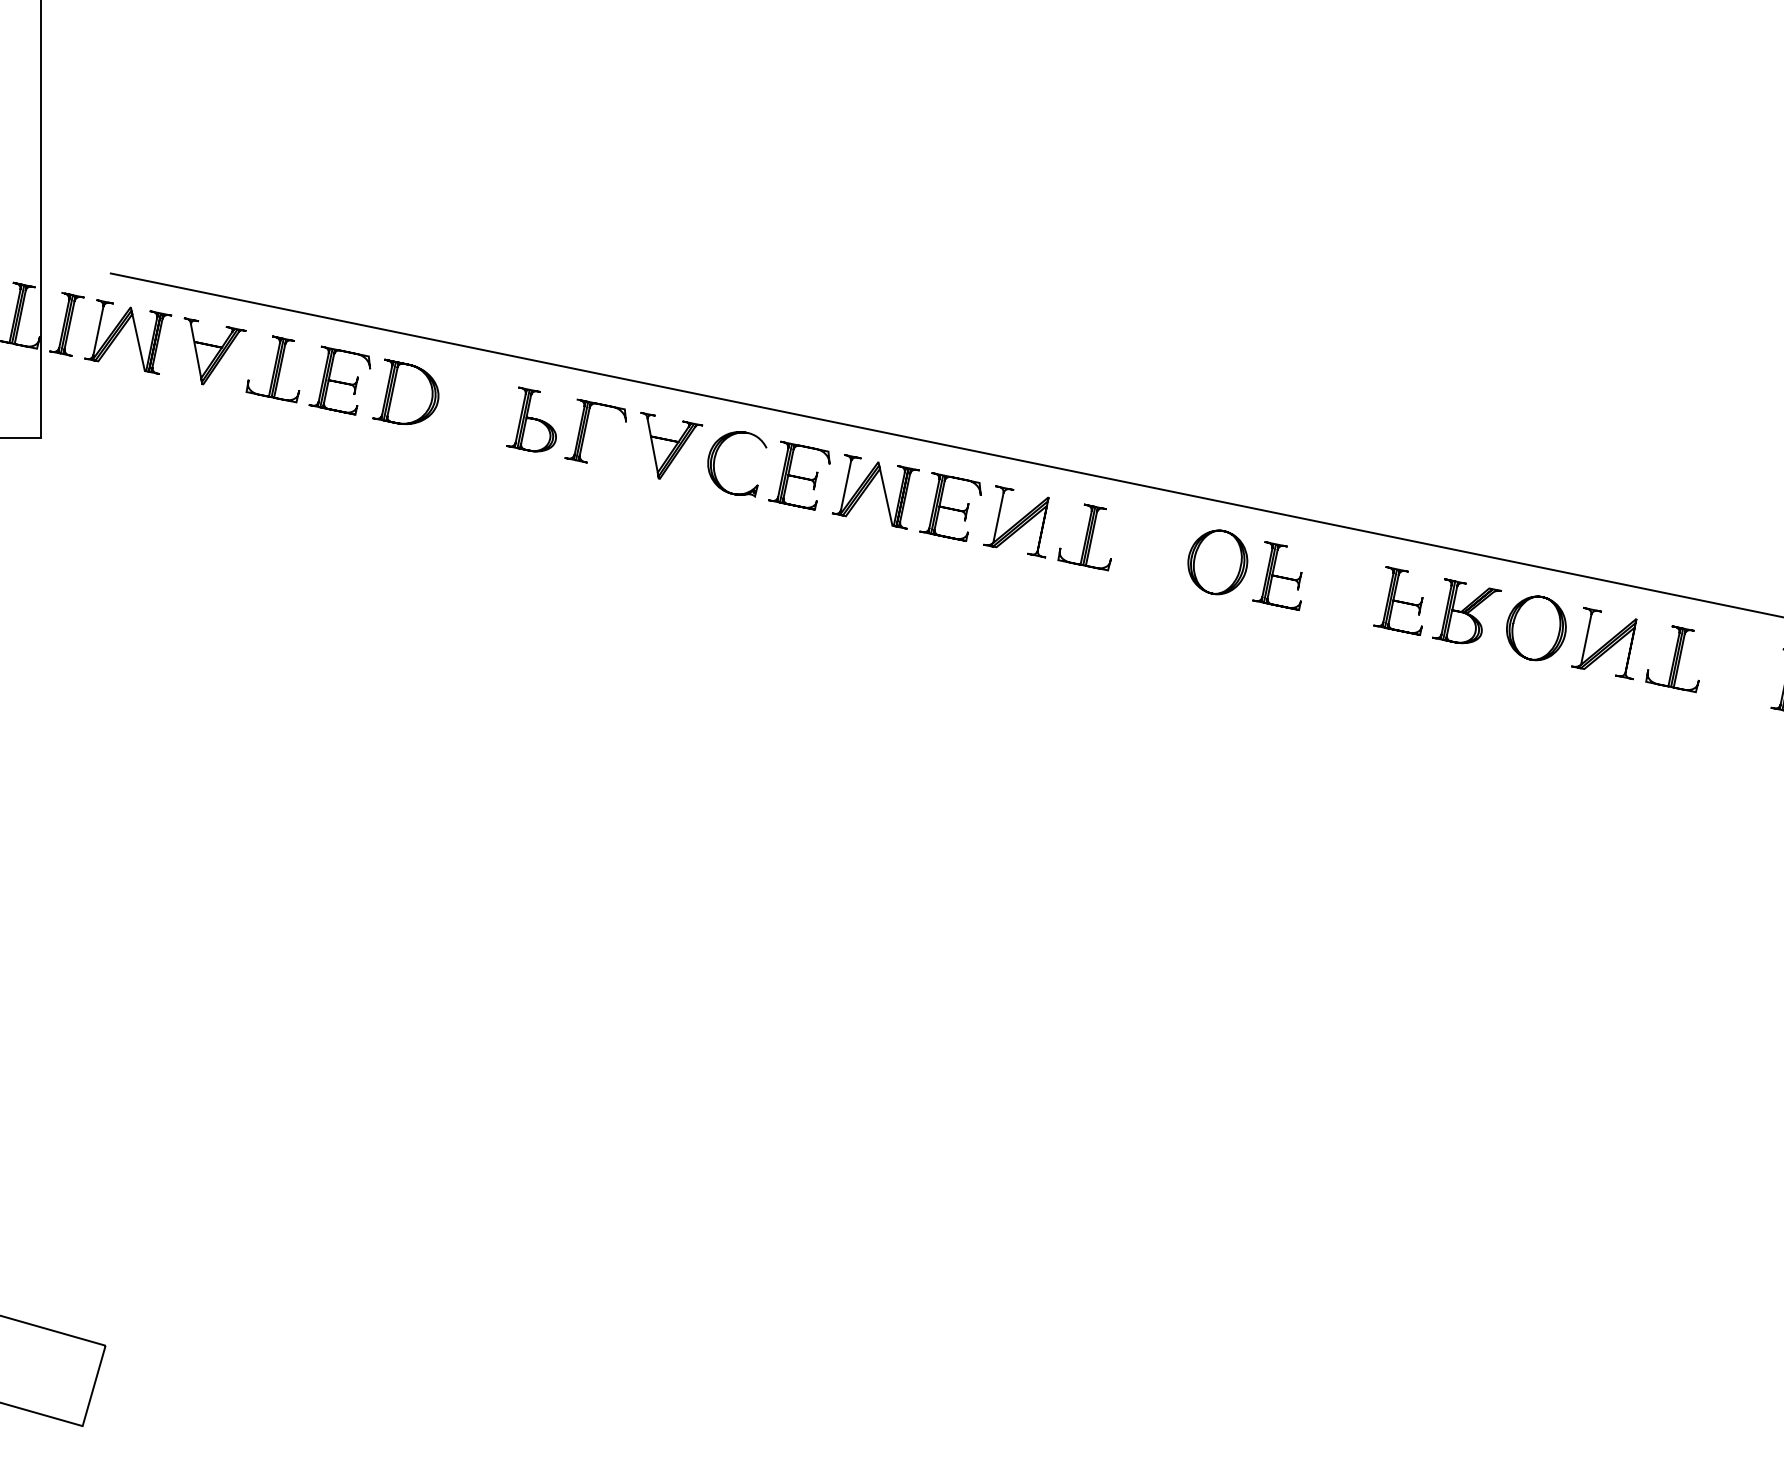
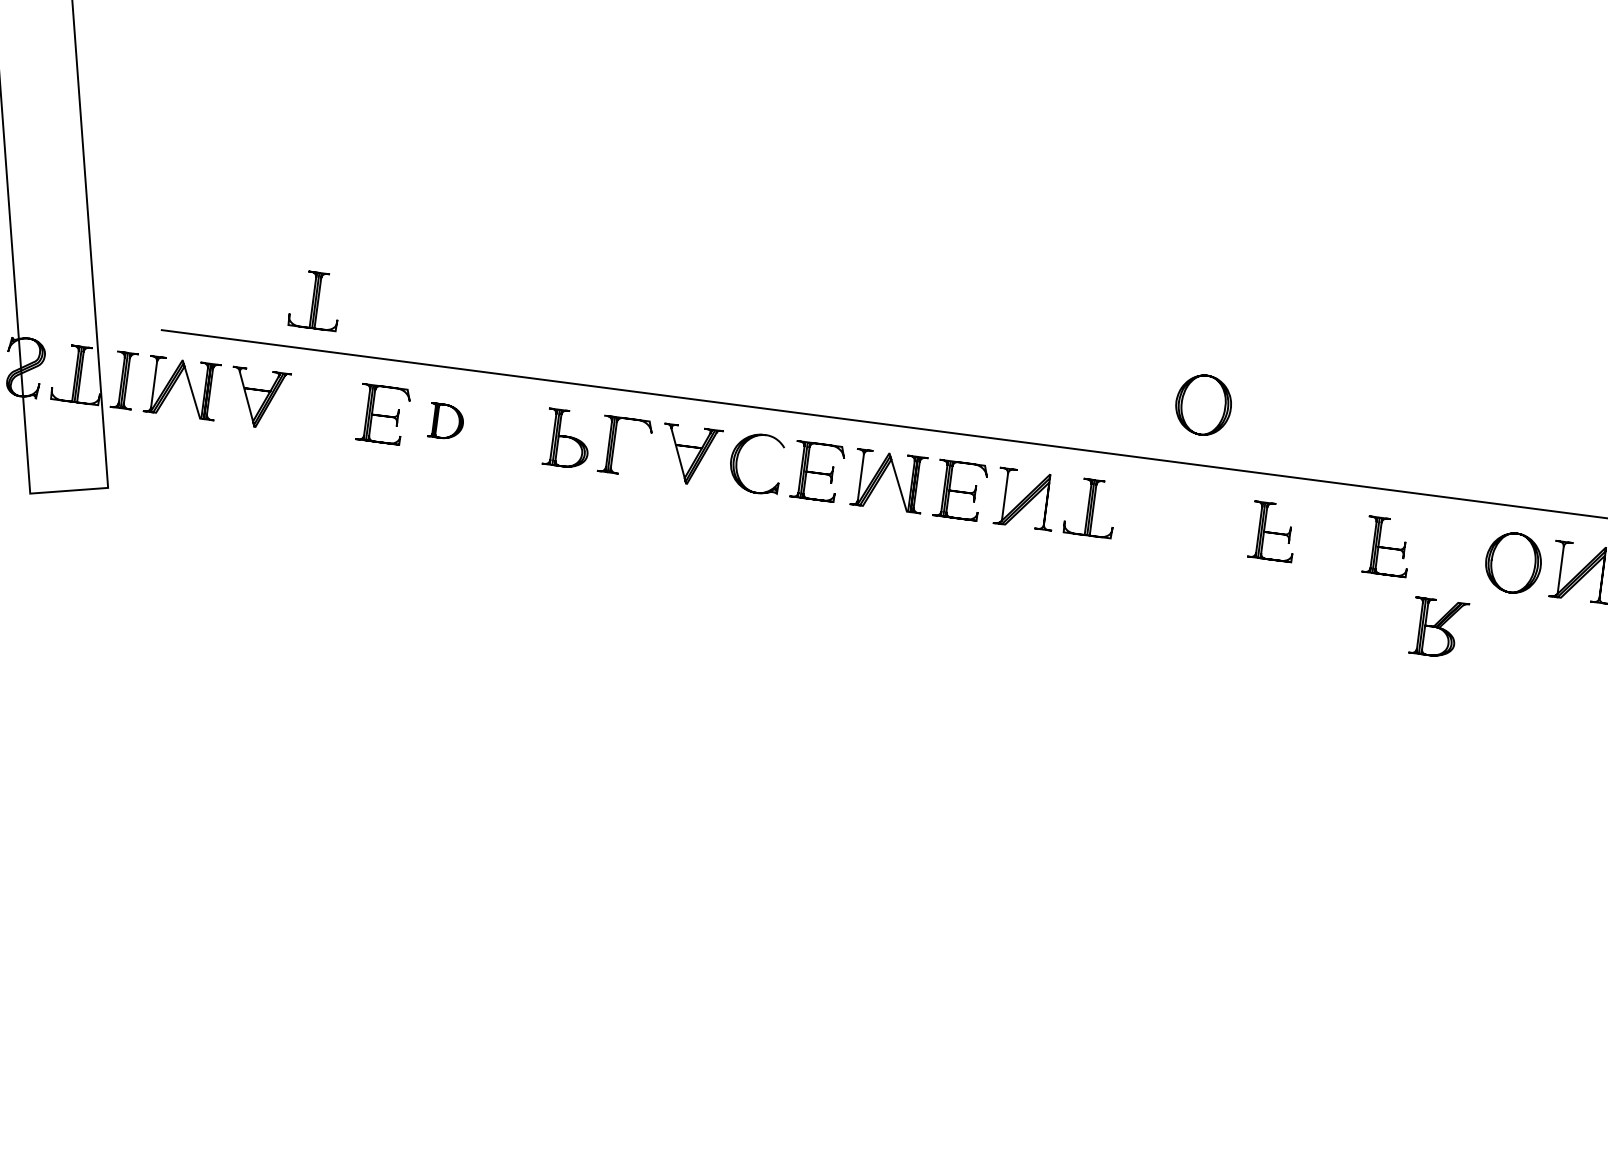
curve: (273, 369) -> (311, 302), moved
part: (405, 391) -> (444, 419), size x0.6
curve: (1195, 560) -> (1182, 404), moved
curve: (1466, 611) -> (1438, 625), moved

